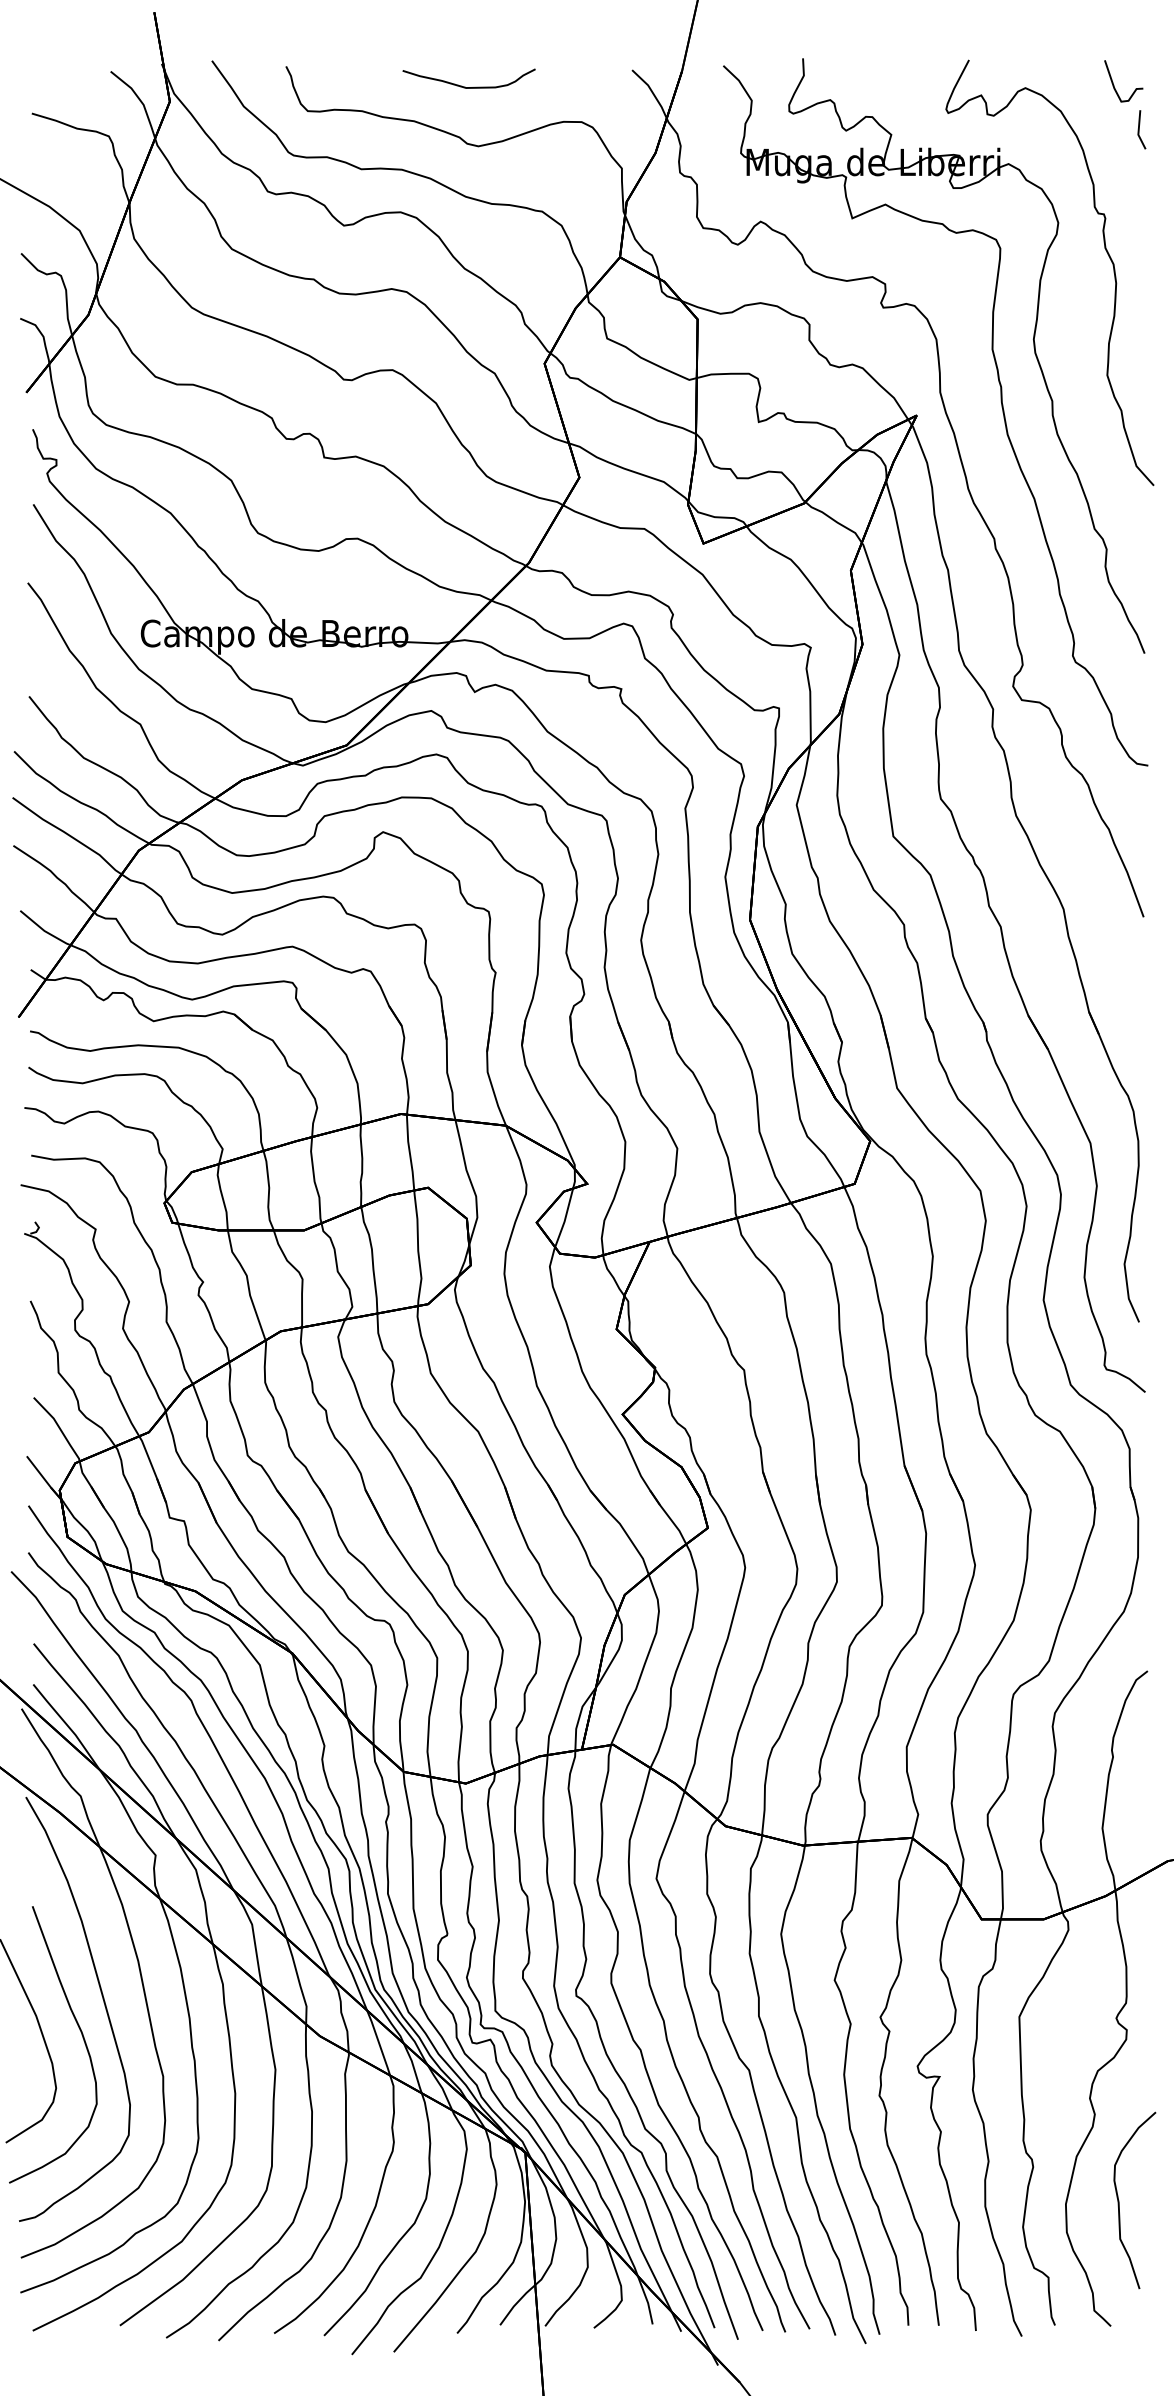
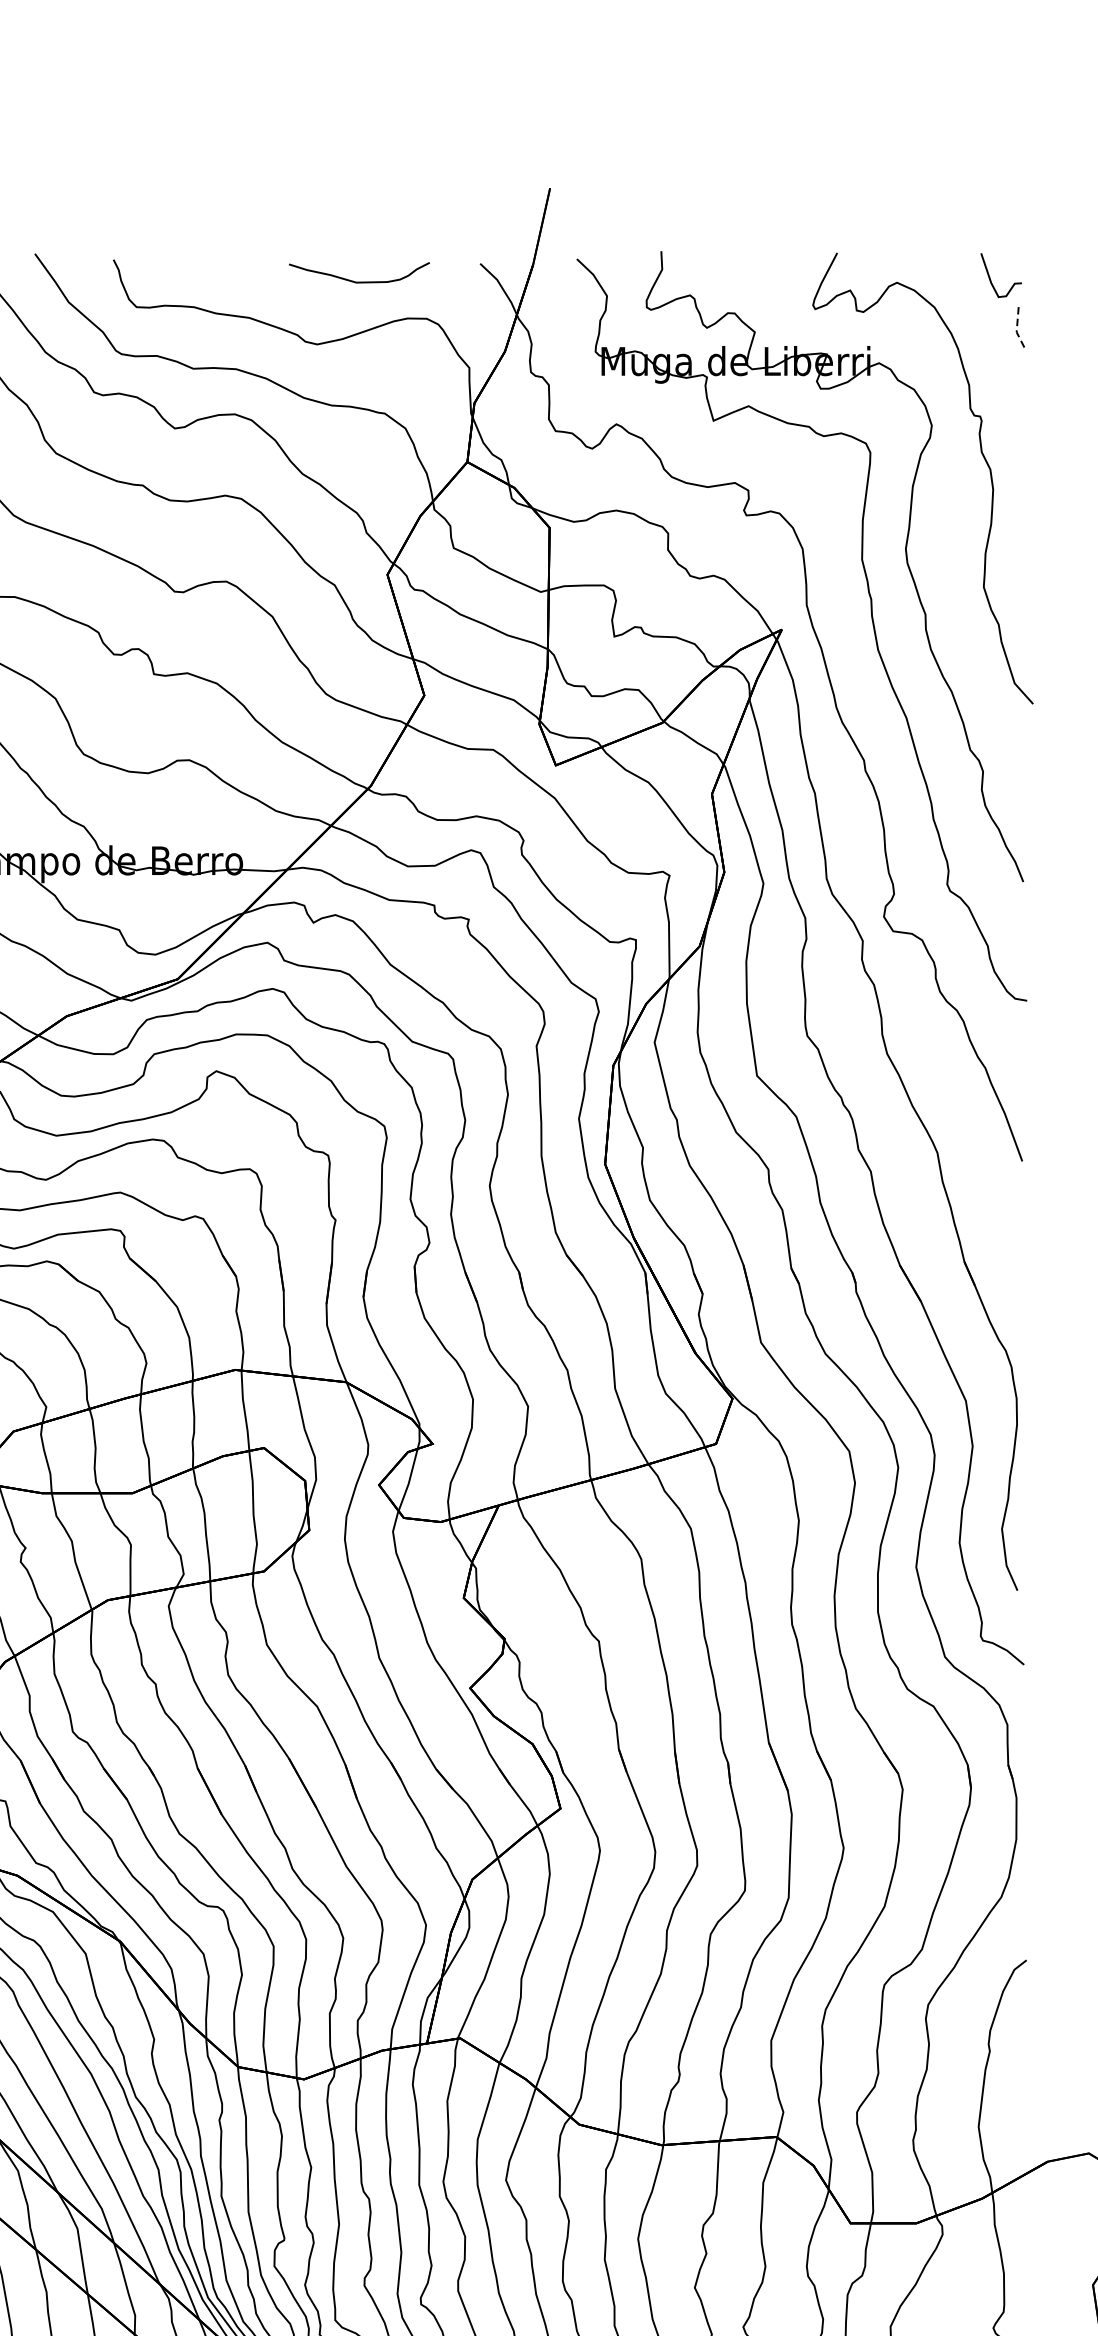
curve: (465, 86) -> (355, 281), moved
line: (1138, 130) -> (1016, 327), solid -> dashed

